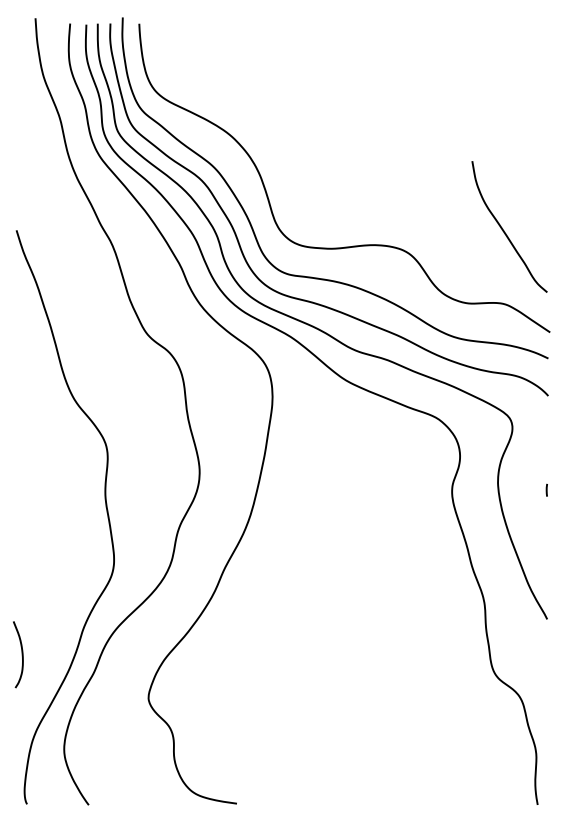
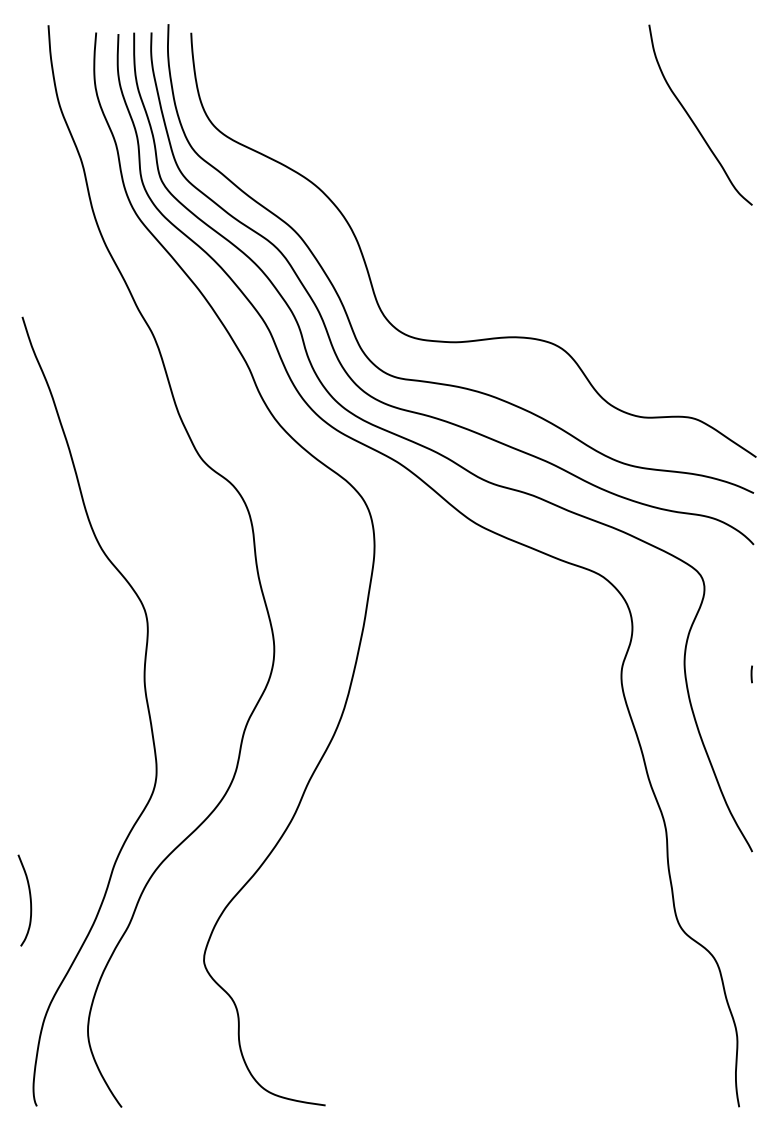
curve: (503, 230) -> (692, 119), moved

